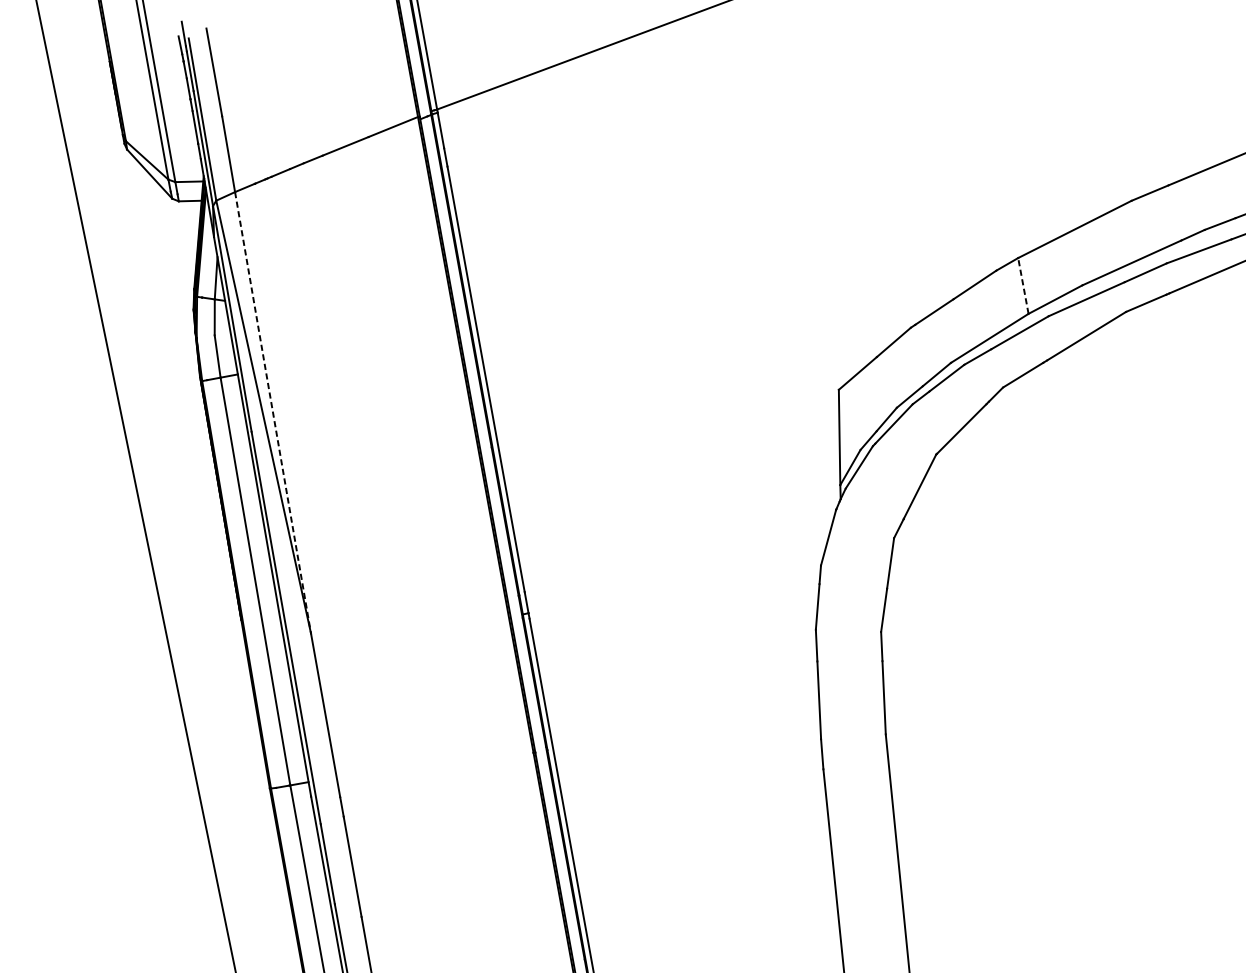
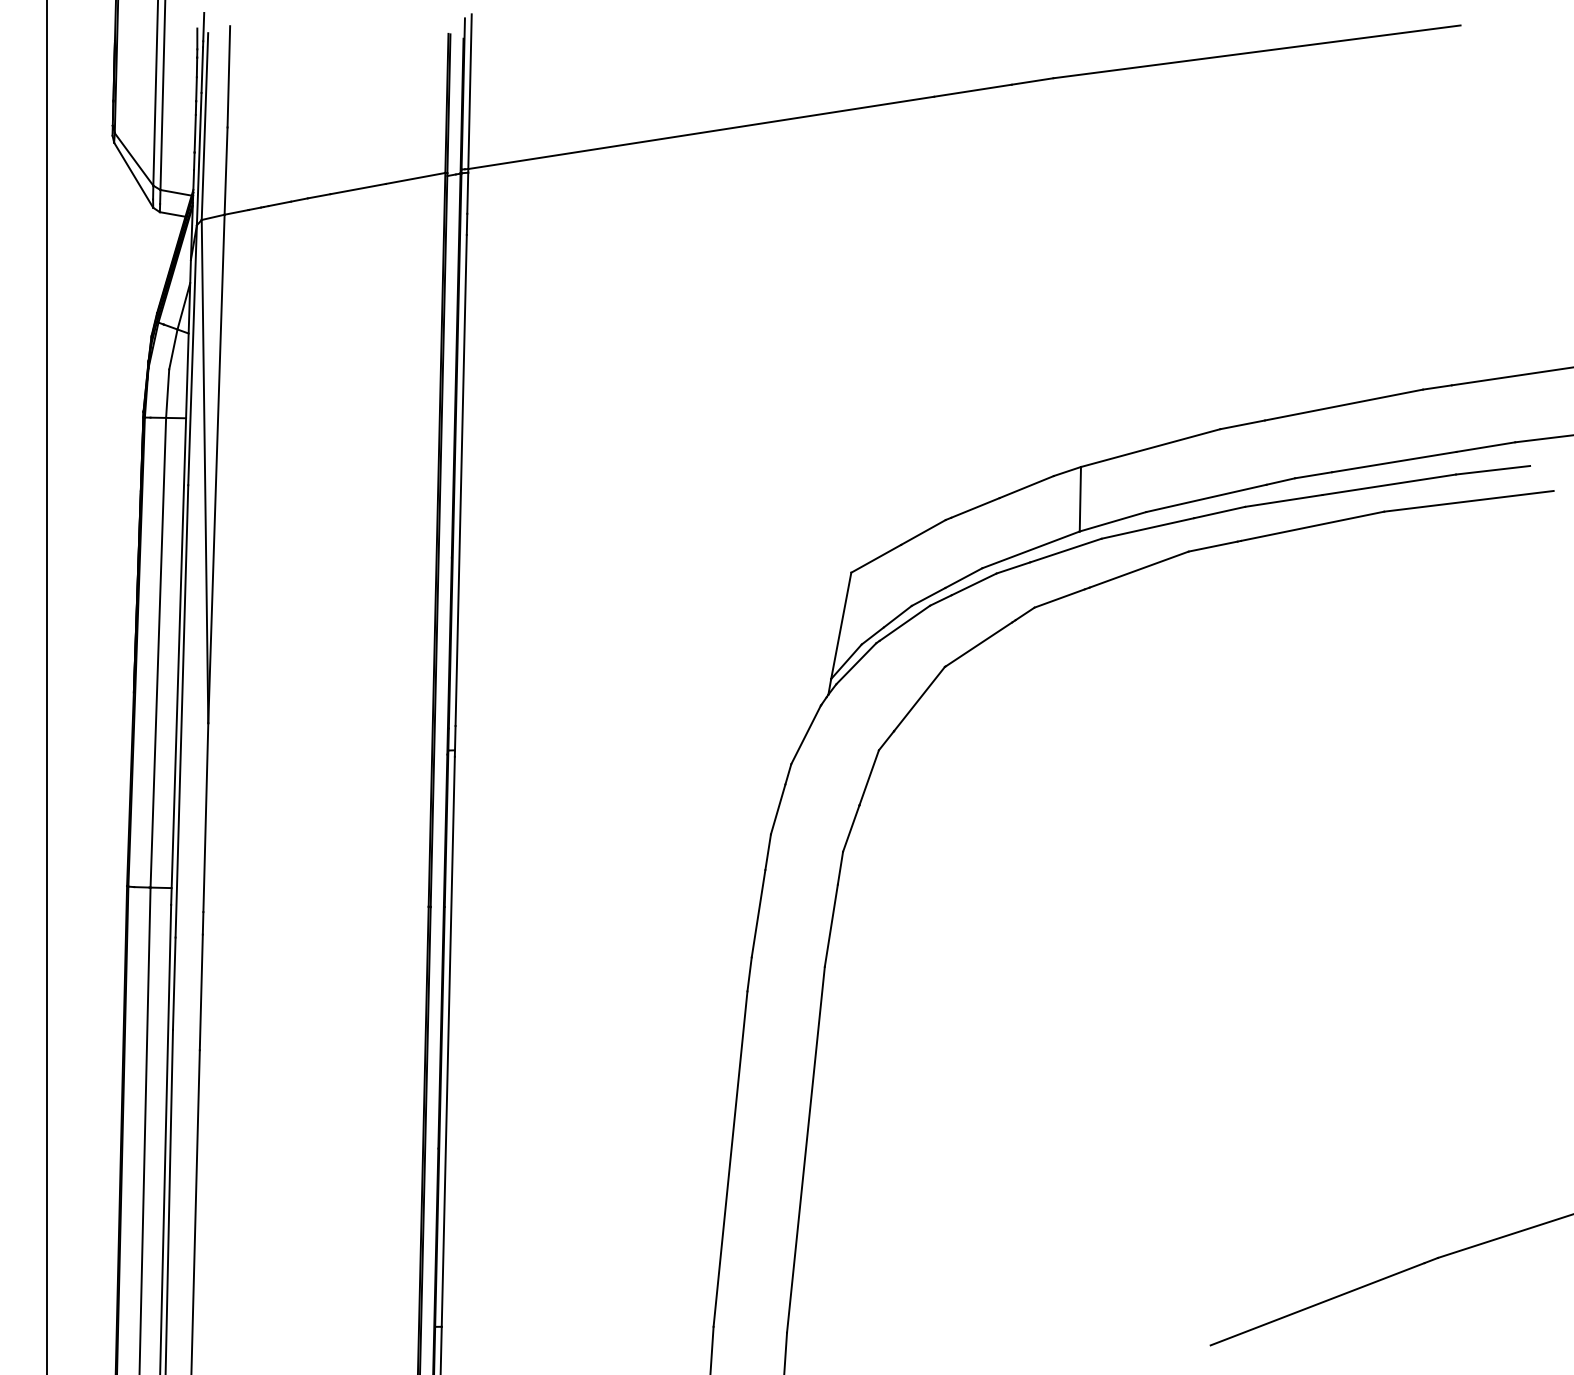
line: (1023, 285) -> (1080, 498), dashed -> solid
line: (273, 413) -> (216, 469), dashed -> solid

